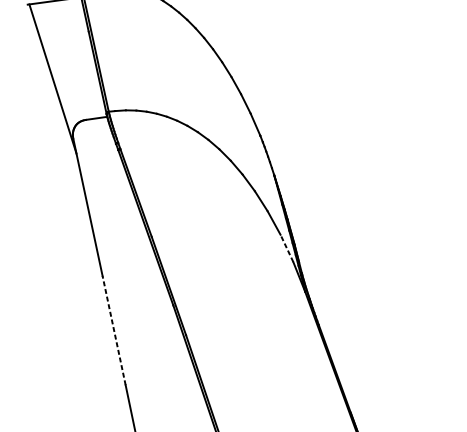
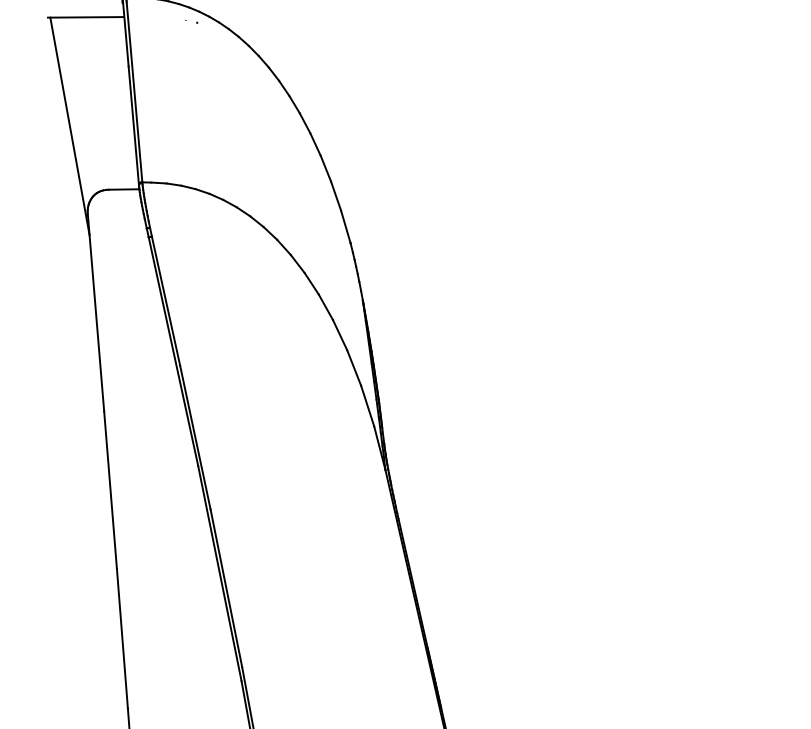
line: (286, 248) -> (367, 405), dashed -> solid
line: (114, 330) -> (110, 490), dashed -> solid

